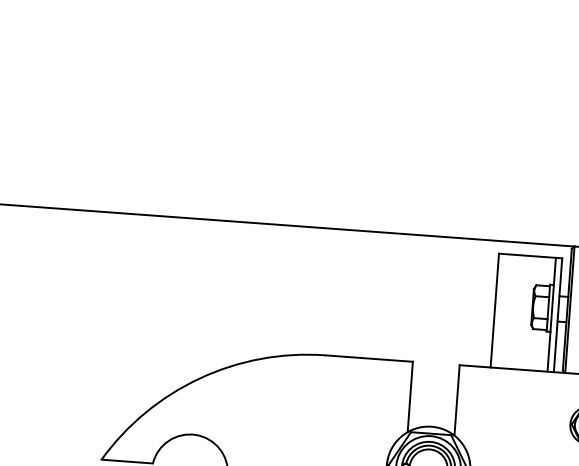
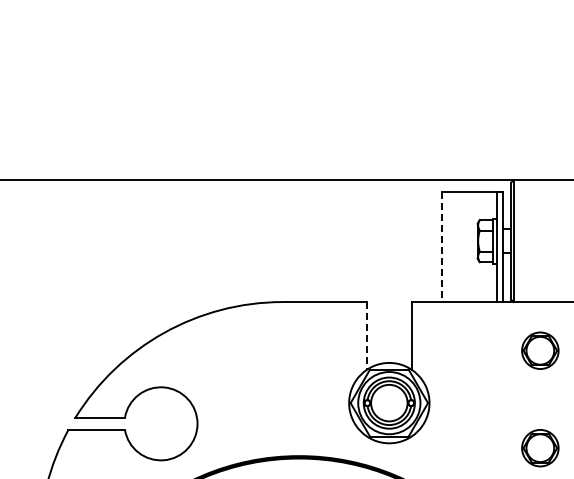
line: (494, 310) -> (441, 247), solid -> dashed
line: (409, 396) -> (366, 335), solid -> dashed

